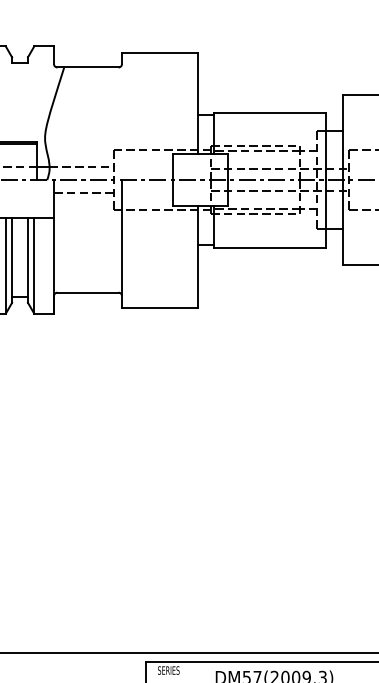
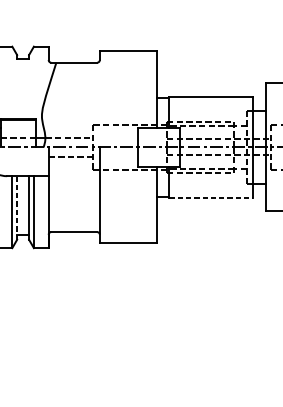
line: (270, 247) -> (211, 198), solid -> dashed
line: (12, 260) -> (17, 207), solid -> dashed

